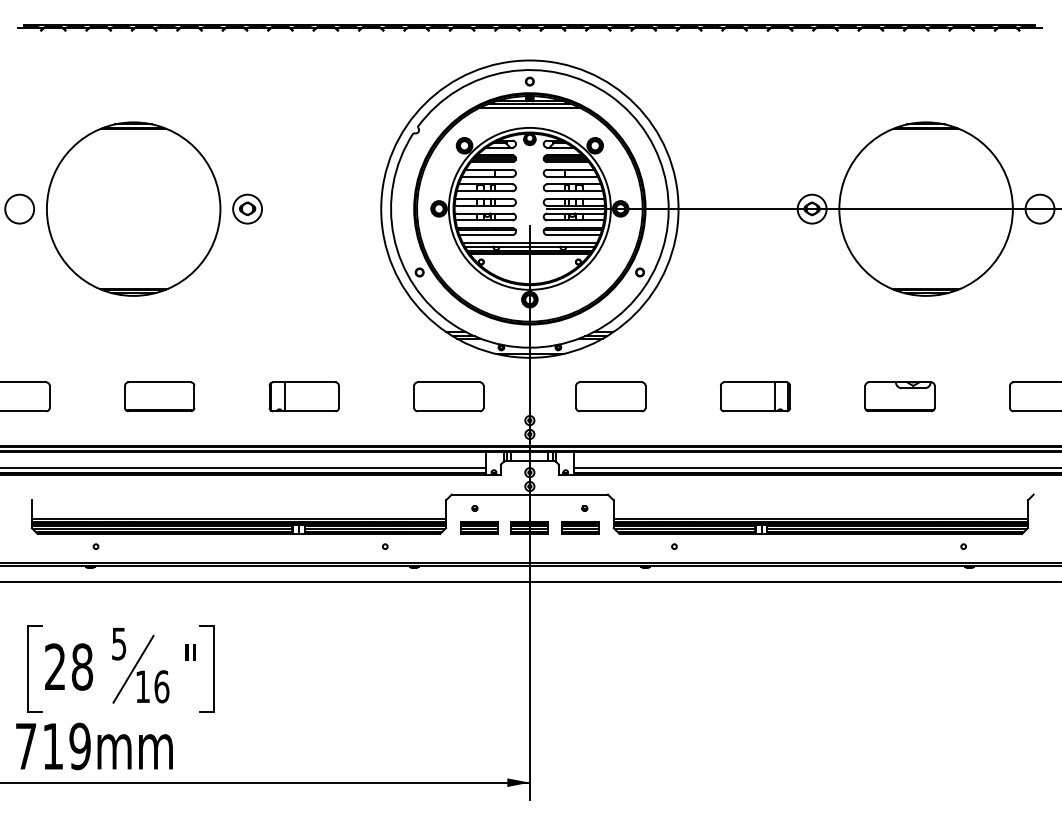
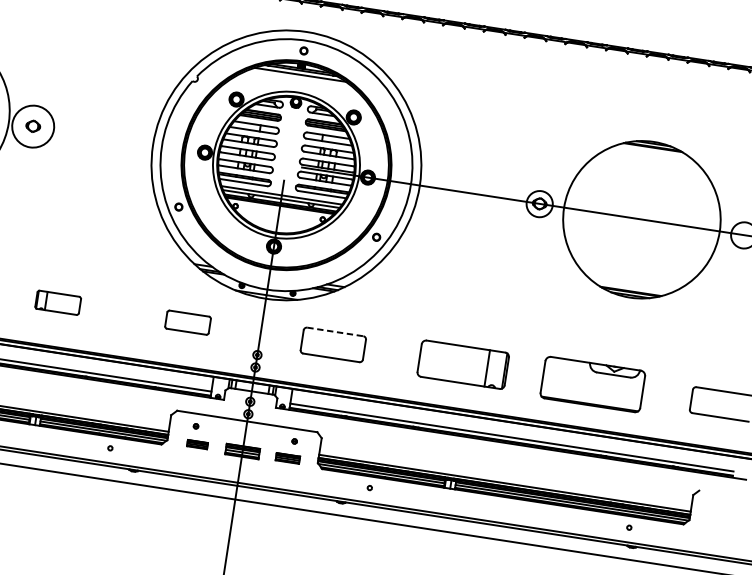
circle: (247, 208) -> (33, 126), size x1.6
line: (611, 382) -> (335, 332), solid -> dashed
part: (303, 396) -> (57, 302), size x0.7
part: (448, 396) -> (187, 322), size x0.7
part: (754, 396) -> (462, 364), size x1.4
part: (899, 396) -> (592, 384), size x1.6
part: (479, 527) -> (197, 444), size x0.6
part: (580, 527) -> (288, 457), size x0.7

